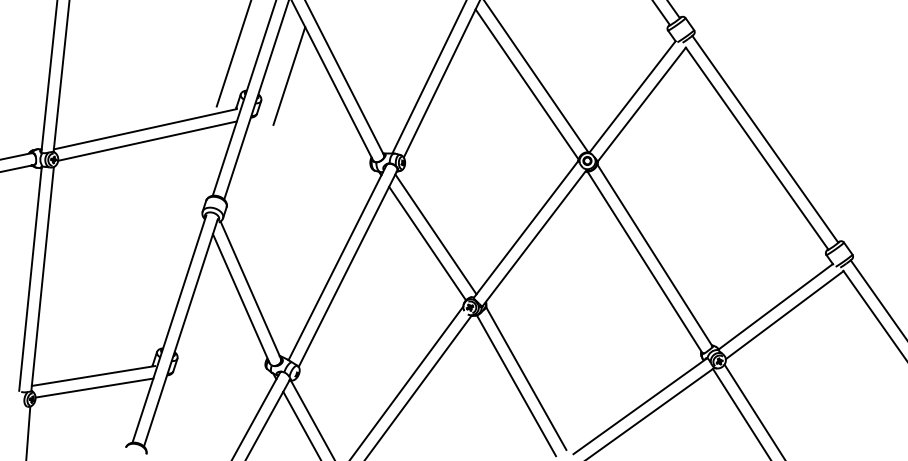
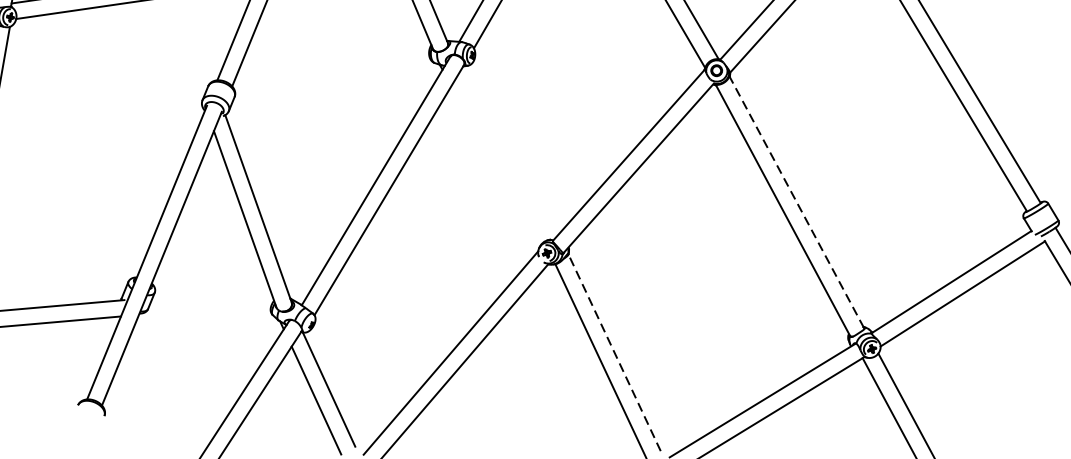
line: (435, 234) -> (508, 153), removed
line: (427, 243) -> (496, 164), removed
line: (654, 255) -> (796, 202), solid -> dashed
line: (526, 378) -> (614, 352), solid -> dashed

